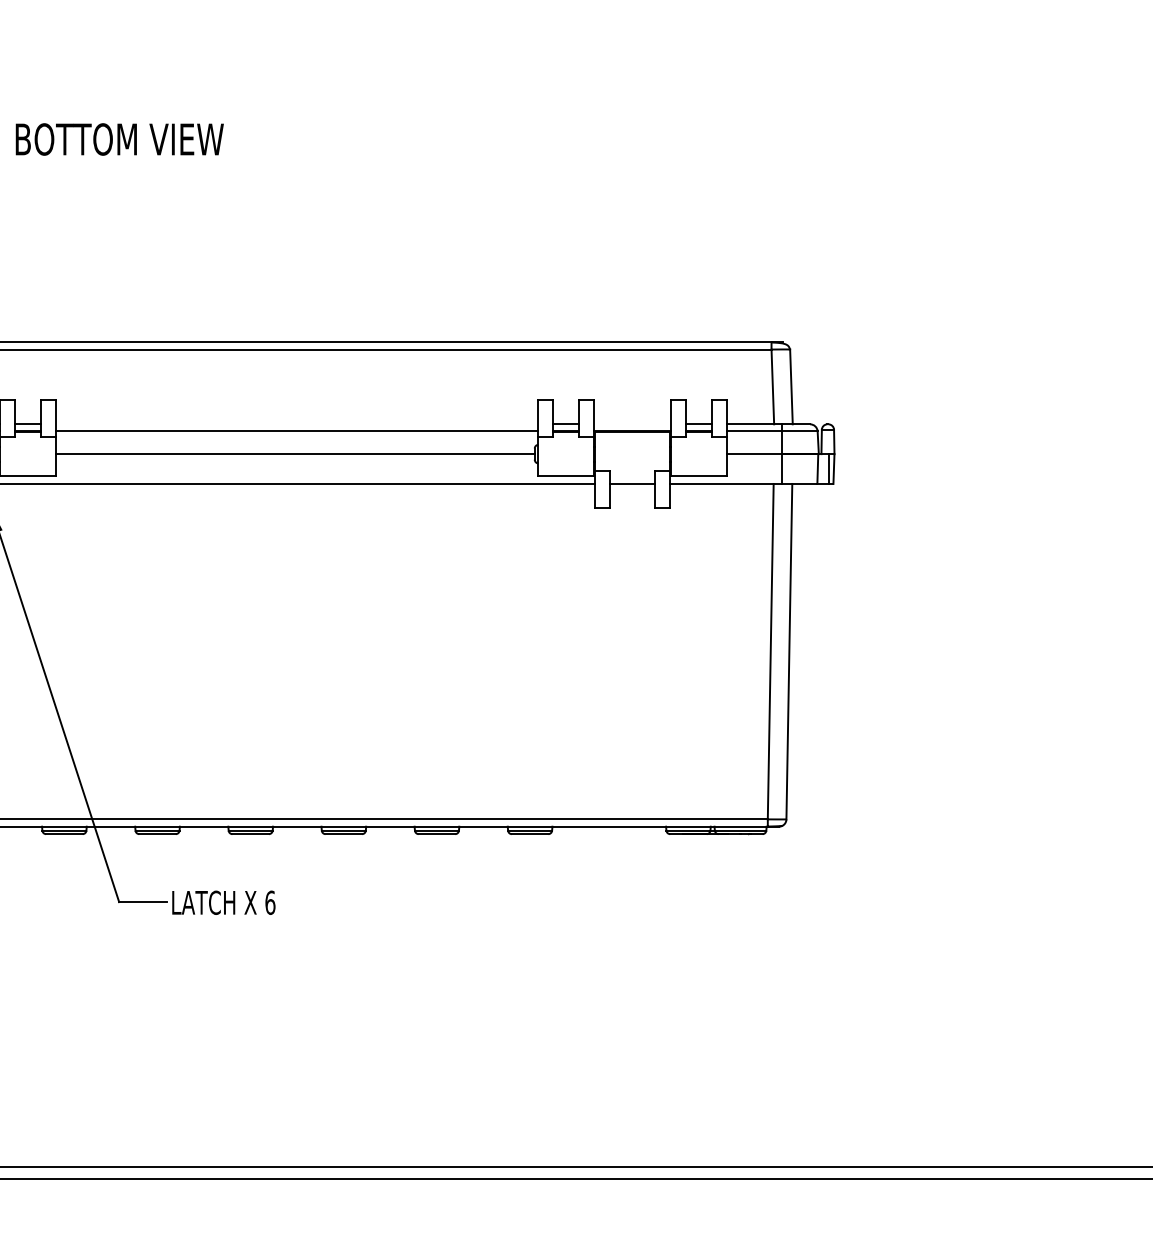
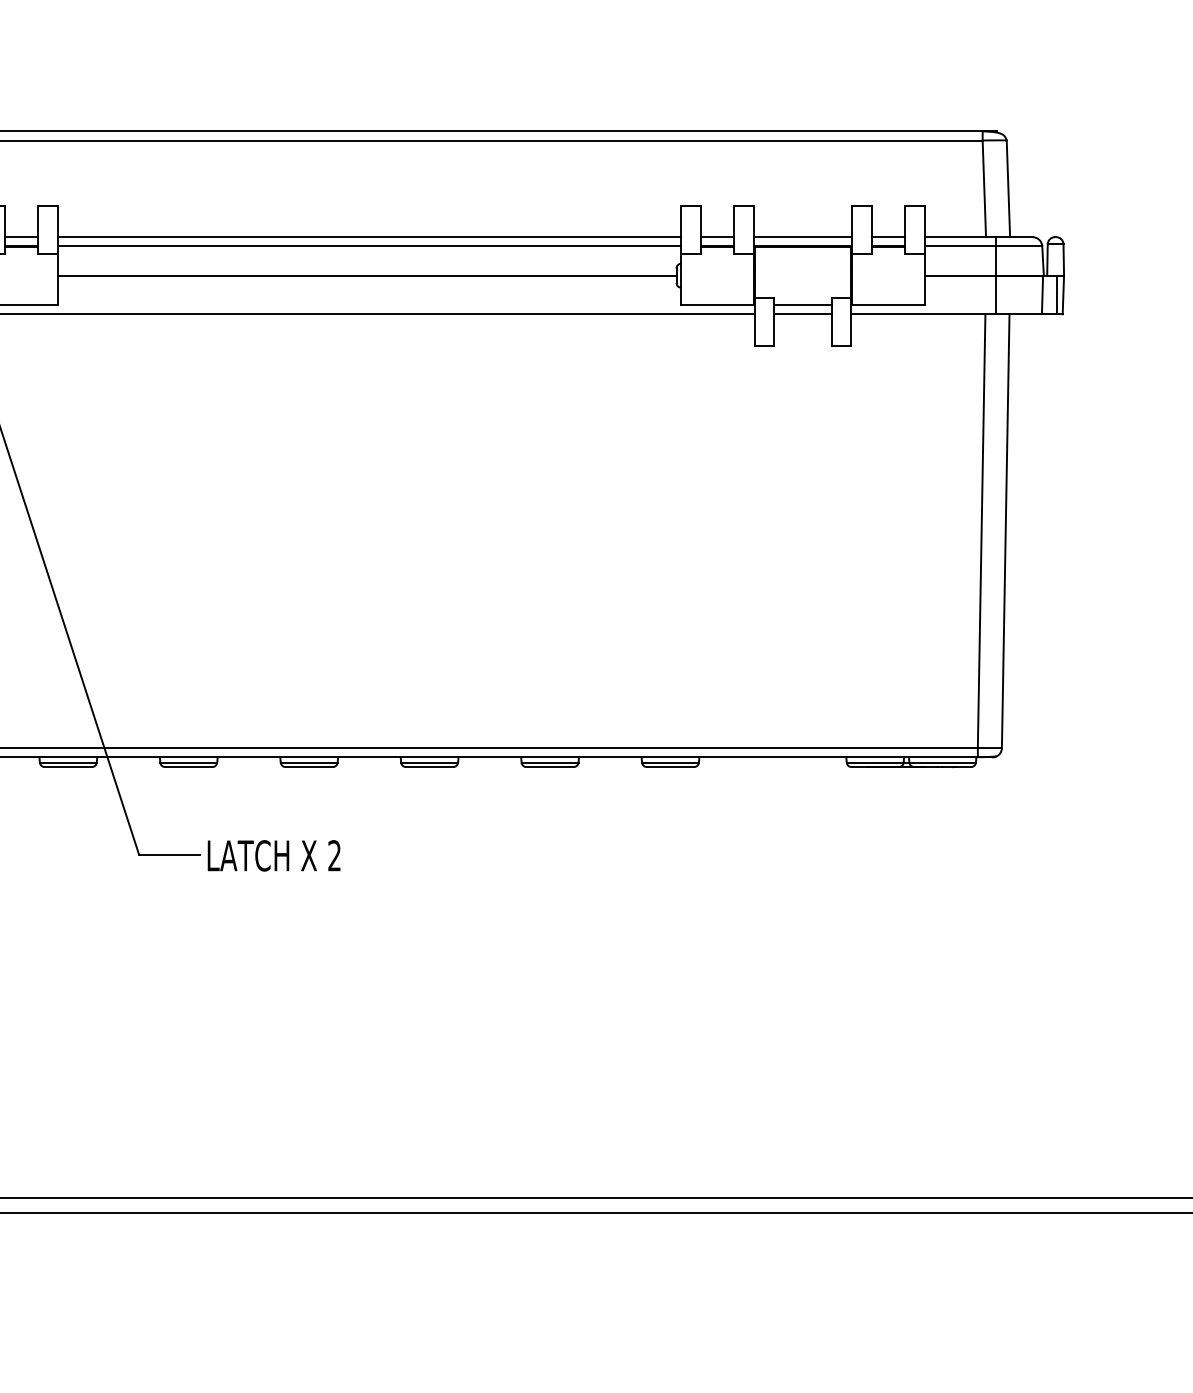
line: (297, 424) -> (369, 237), added
line: (632, 424) -> (802, 237), added
line: (632, 476) -> (802, 304), added
text: (270, 902) -> (334, 855), 6 -> 2

